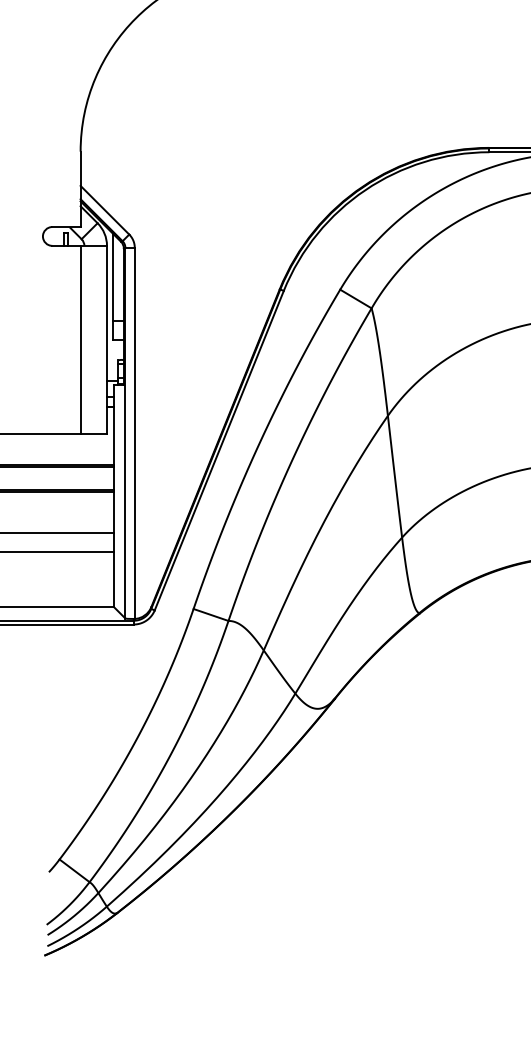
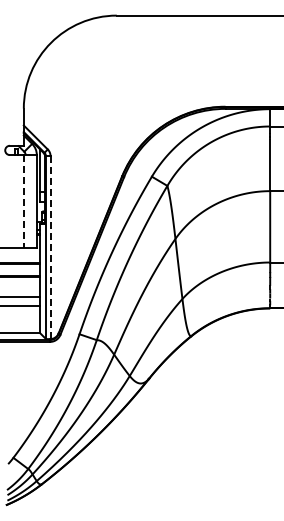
line: (79, 341) -> (23, 202), solid -> dashed
line: (134, 433) -> (50, 247), solid -> dashed

